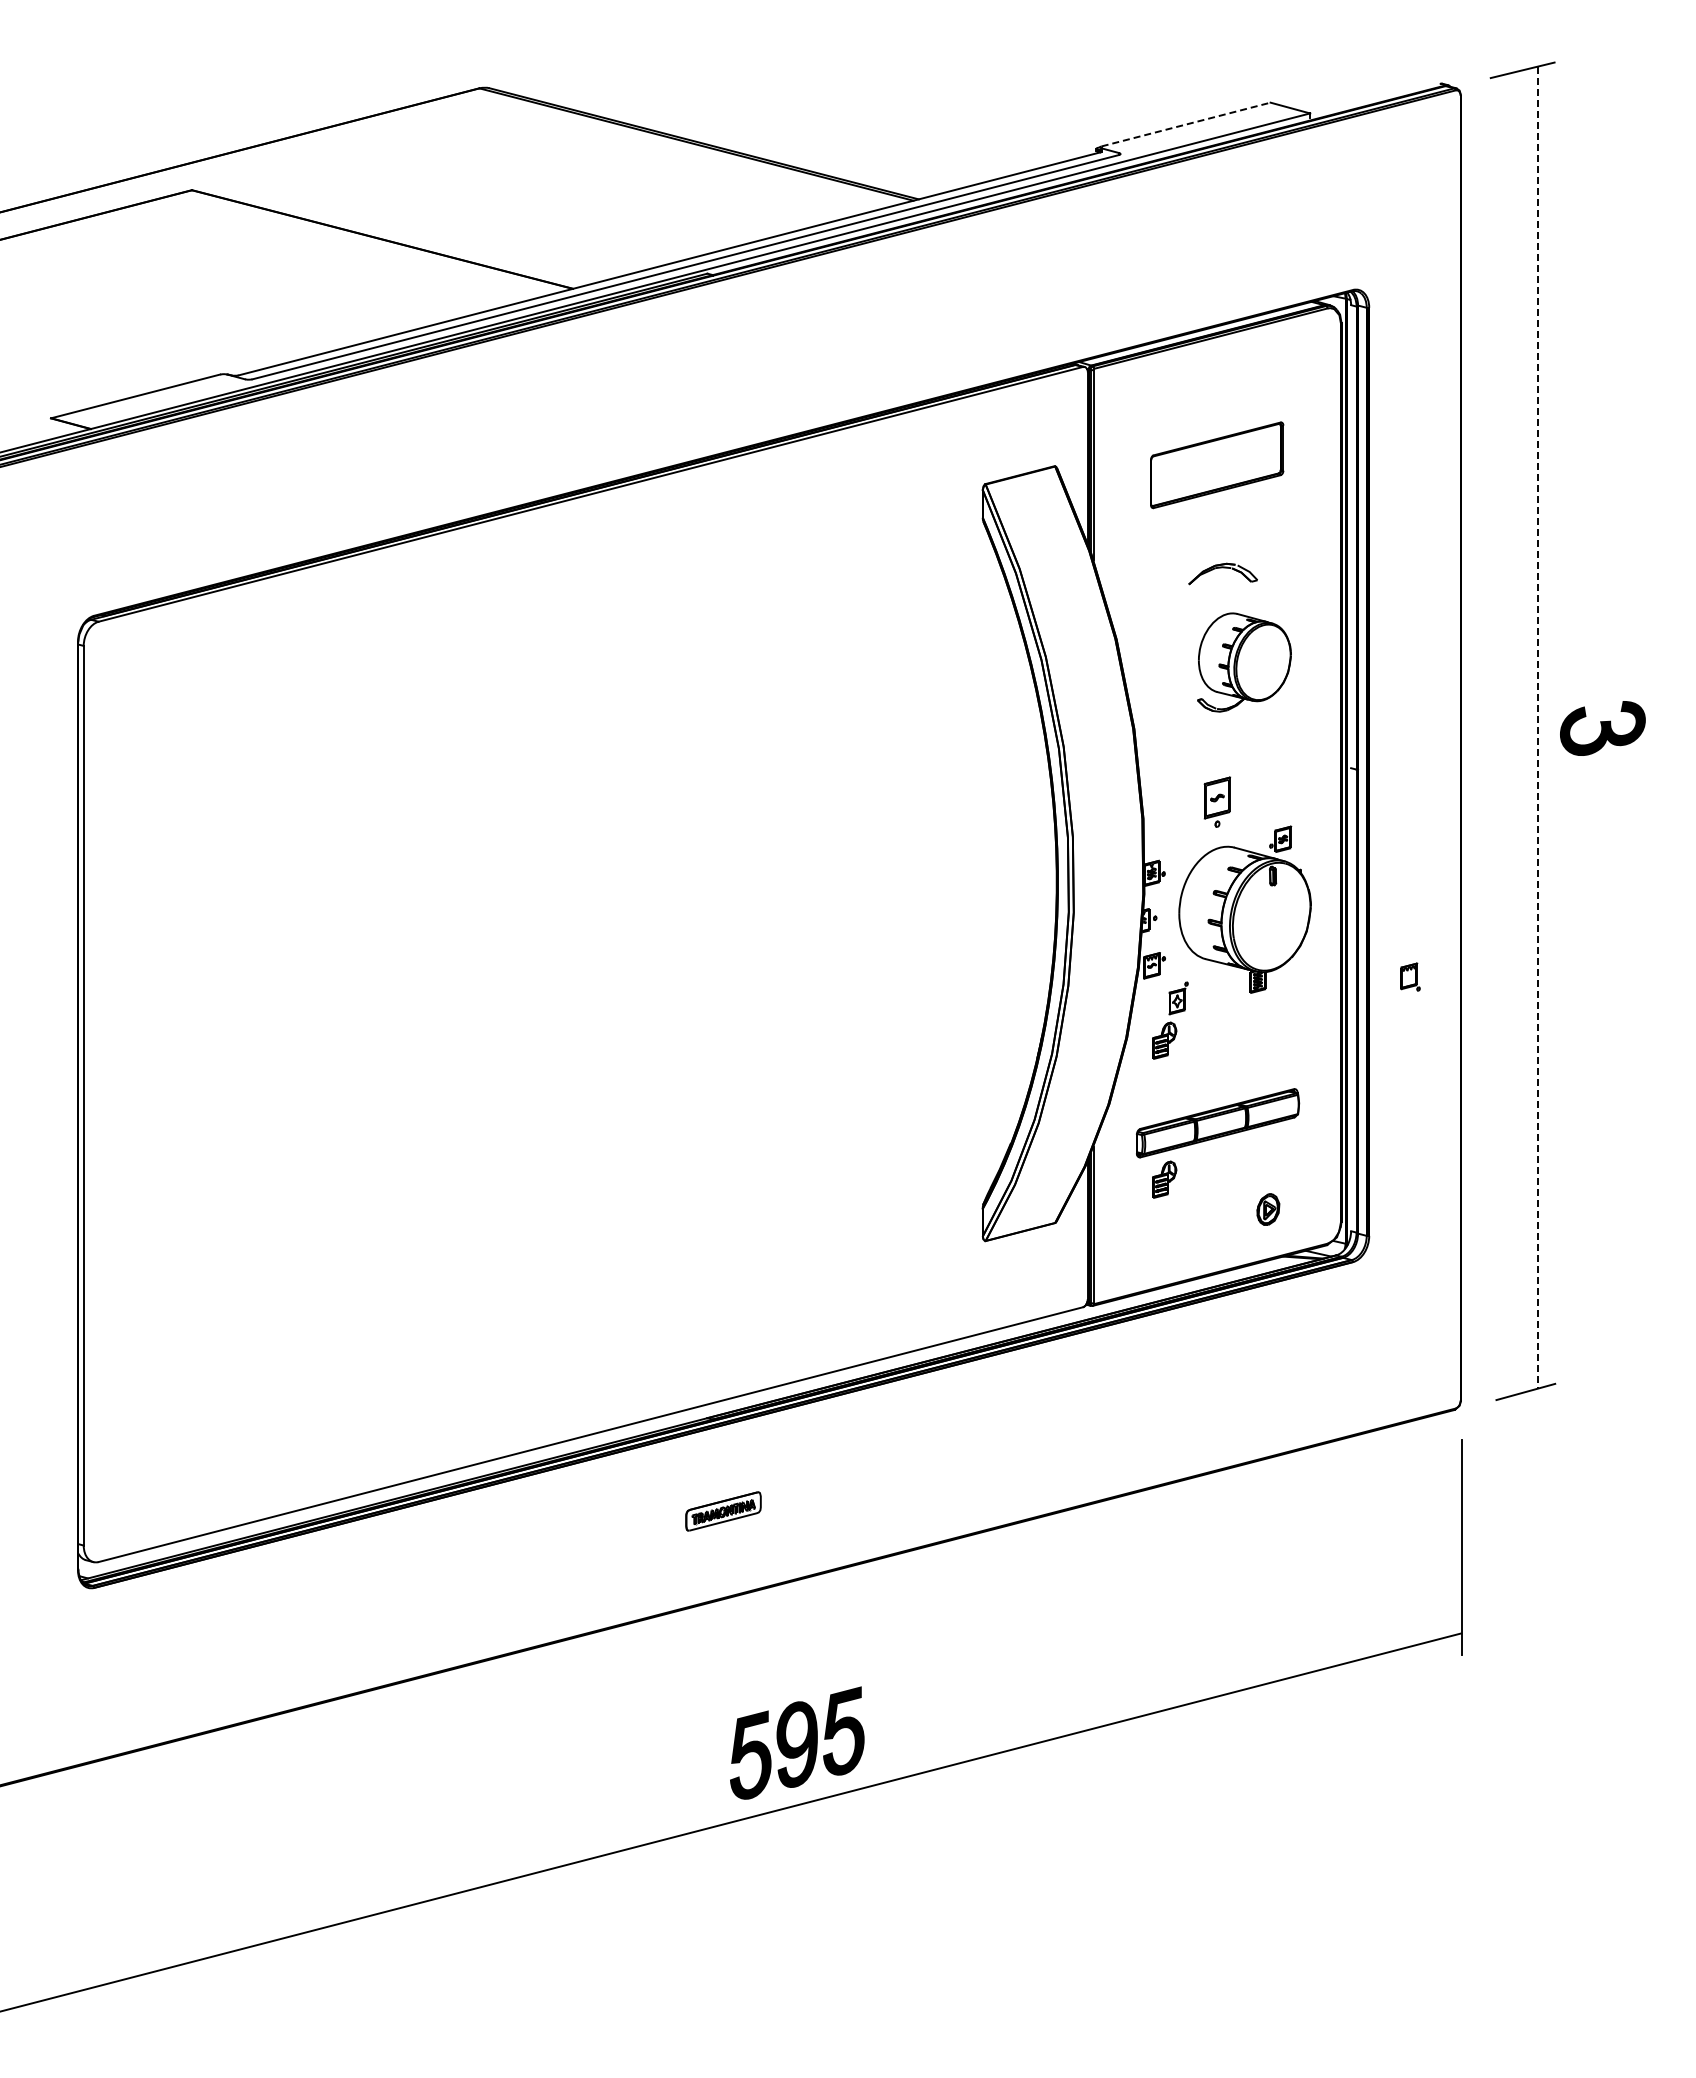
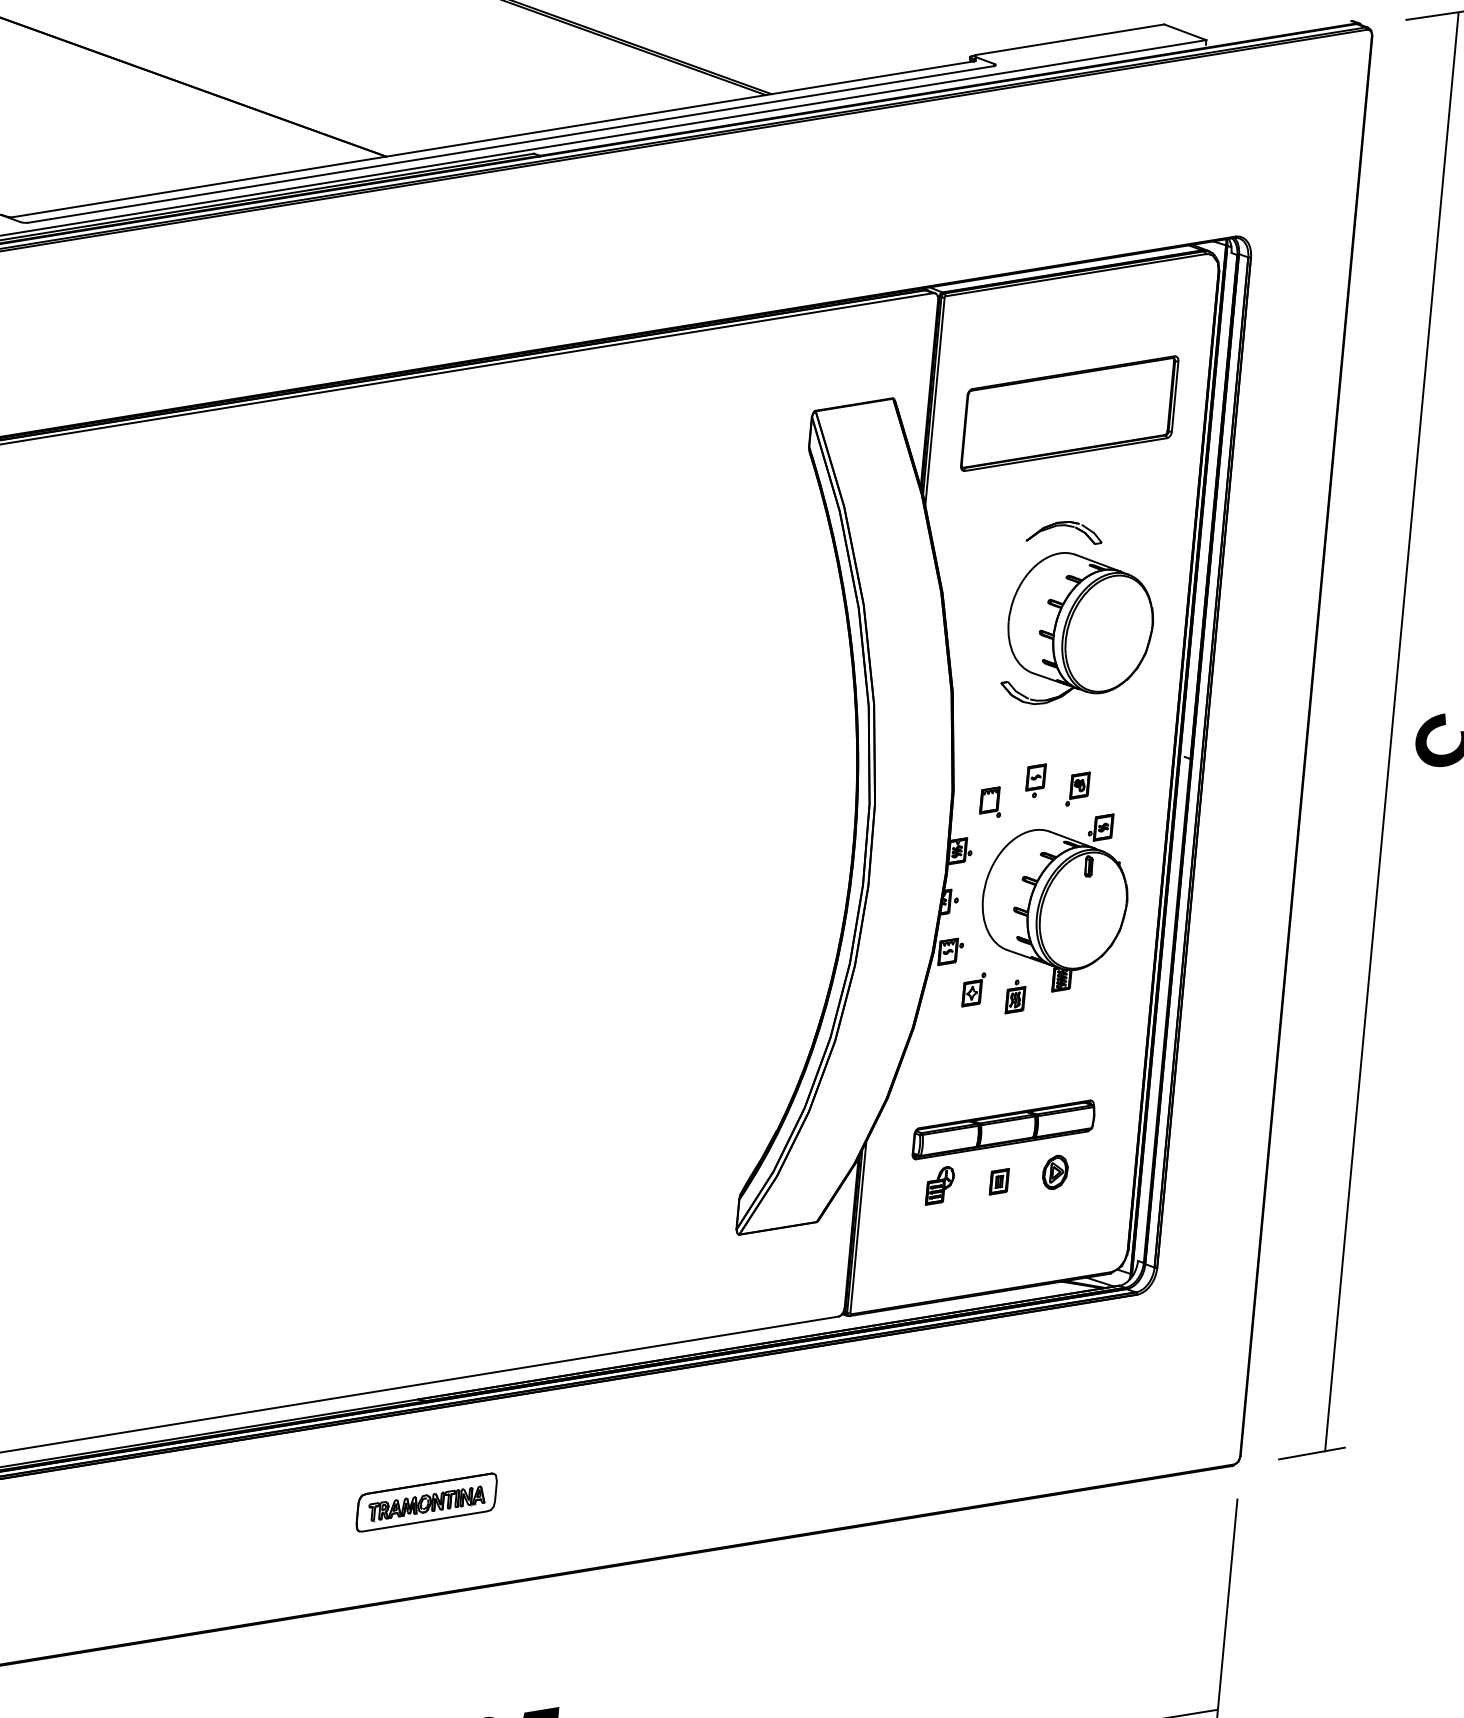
line: (1186, 124) -> (1070, 39), dashed -> solid
part: (1216, 465) -> (1068, 413), size x1.43
part: (1244, 662) -> (1079, 631), size x1.43
line: (1537, 728) -> (1391, 732), dashed -> solid
part: (1217, 801) -> (1036, 779), size x0.62
part: (1256, 806) -> (1077, 789), added
part: (1410, 976) -> (991, 800), moved
part: (1217, 1001) -> (1015, 997), added
part: (1164, 1040) -> (954, 1034), removed
part: (1217, 1170) -> (998, 1181), added
part: (1268, 1209) -> (1055, 1172), moved
part: (723, 1511) -> (426, 1502), size x1.67

